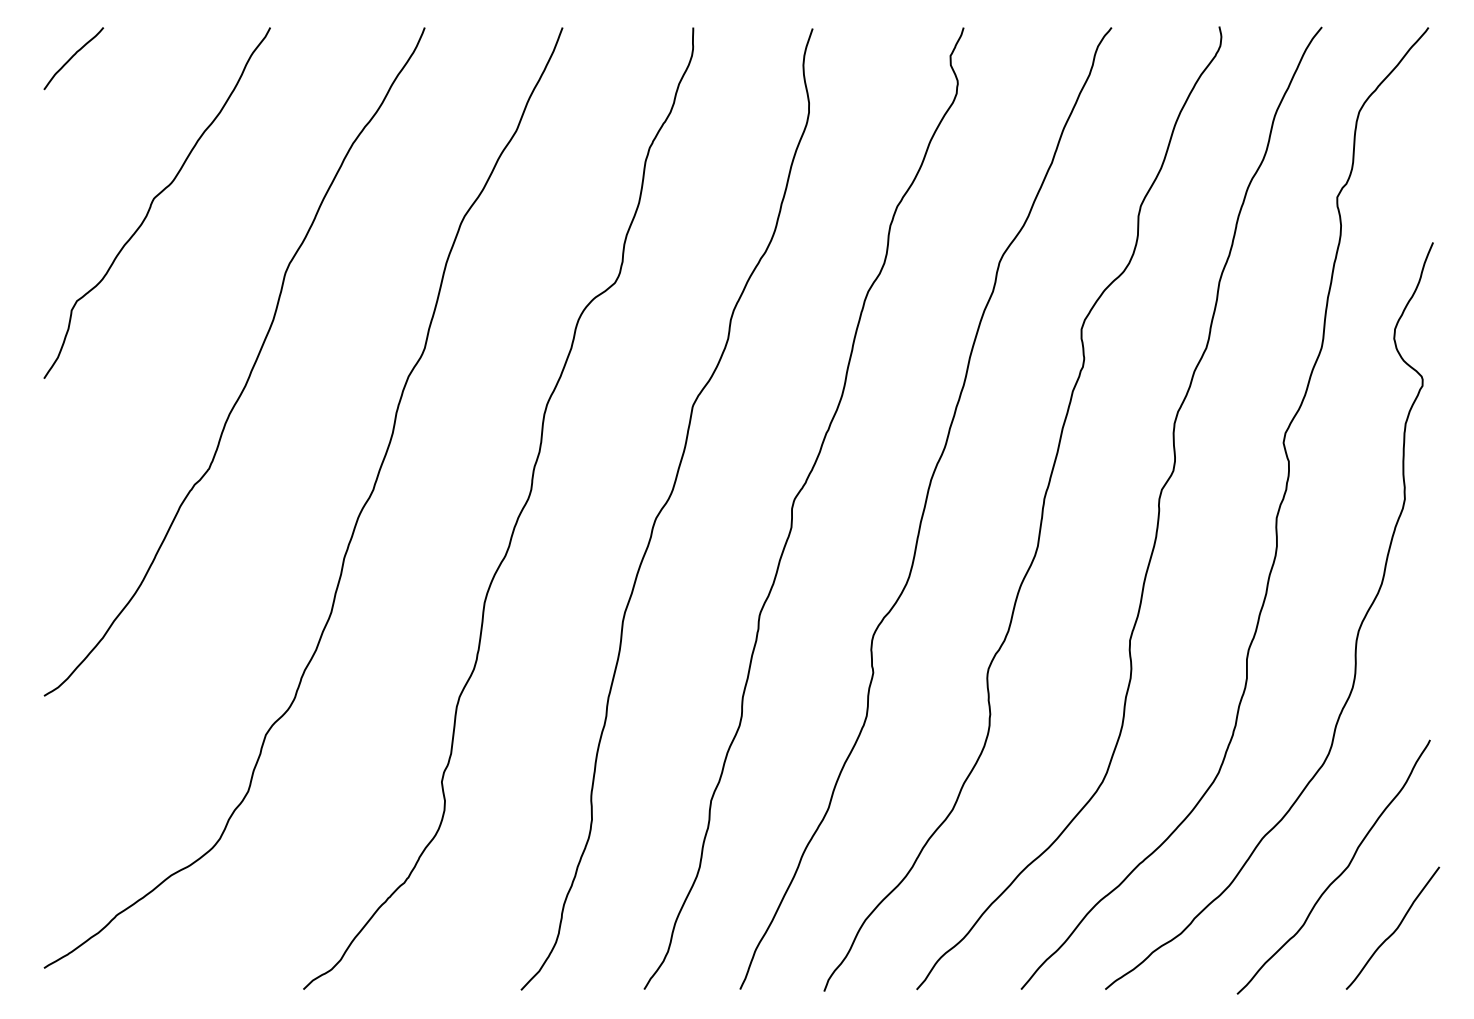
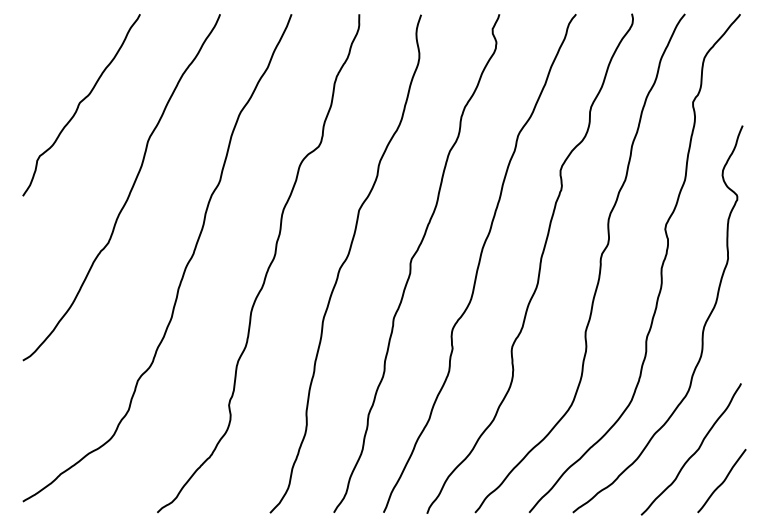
curve: (74, 56) -> (38, 29), removed

